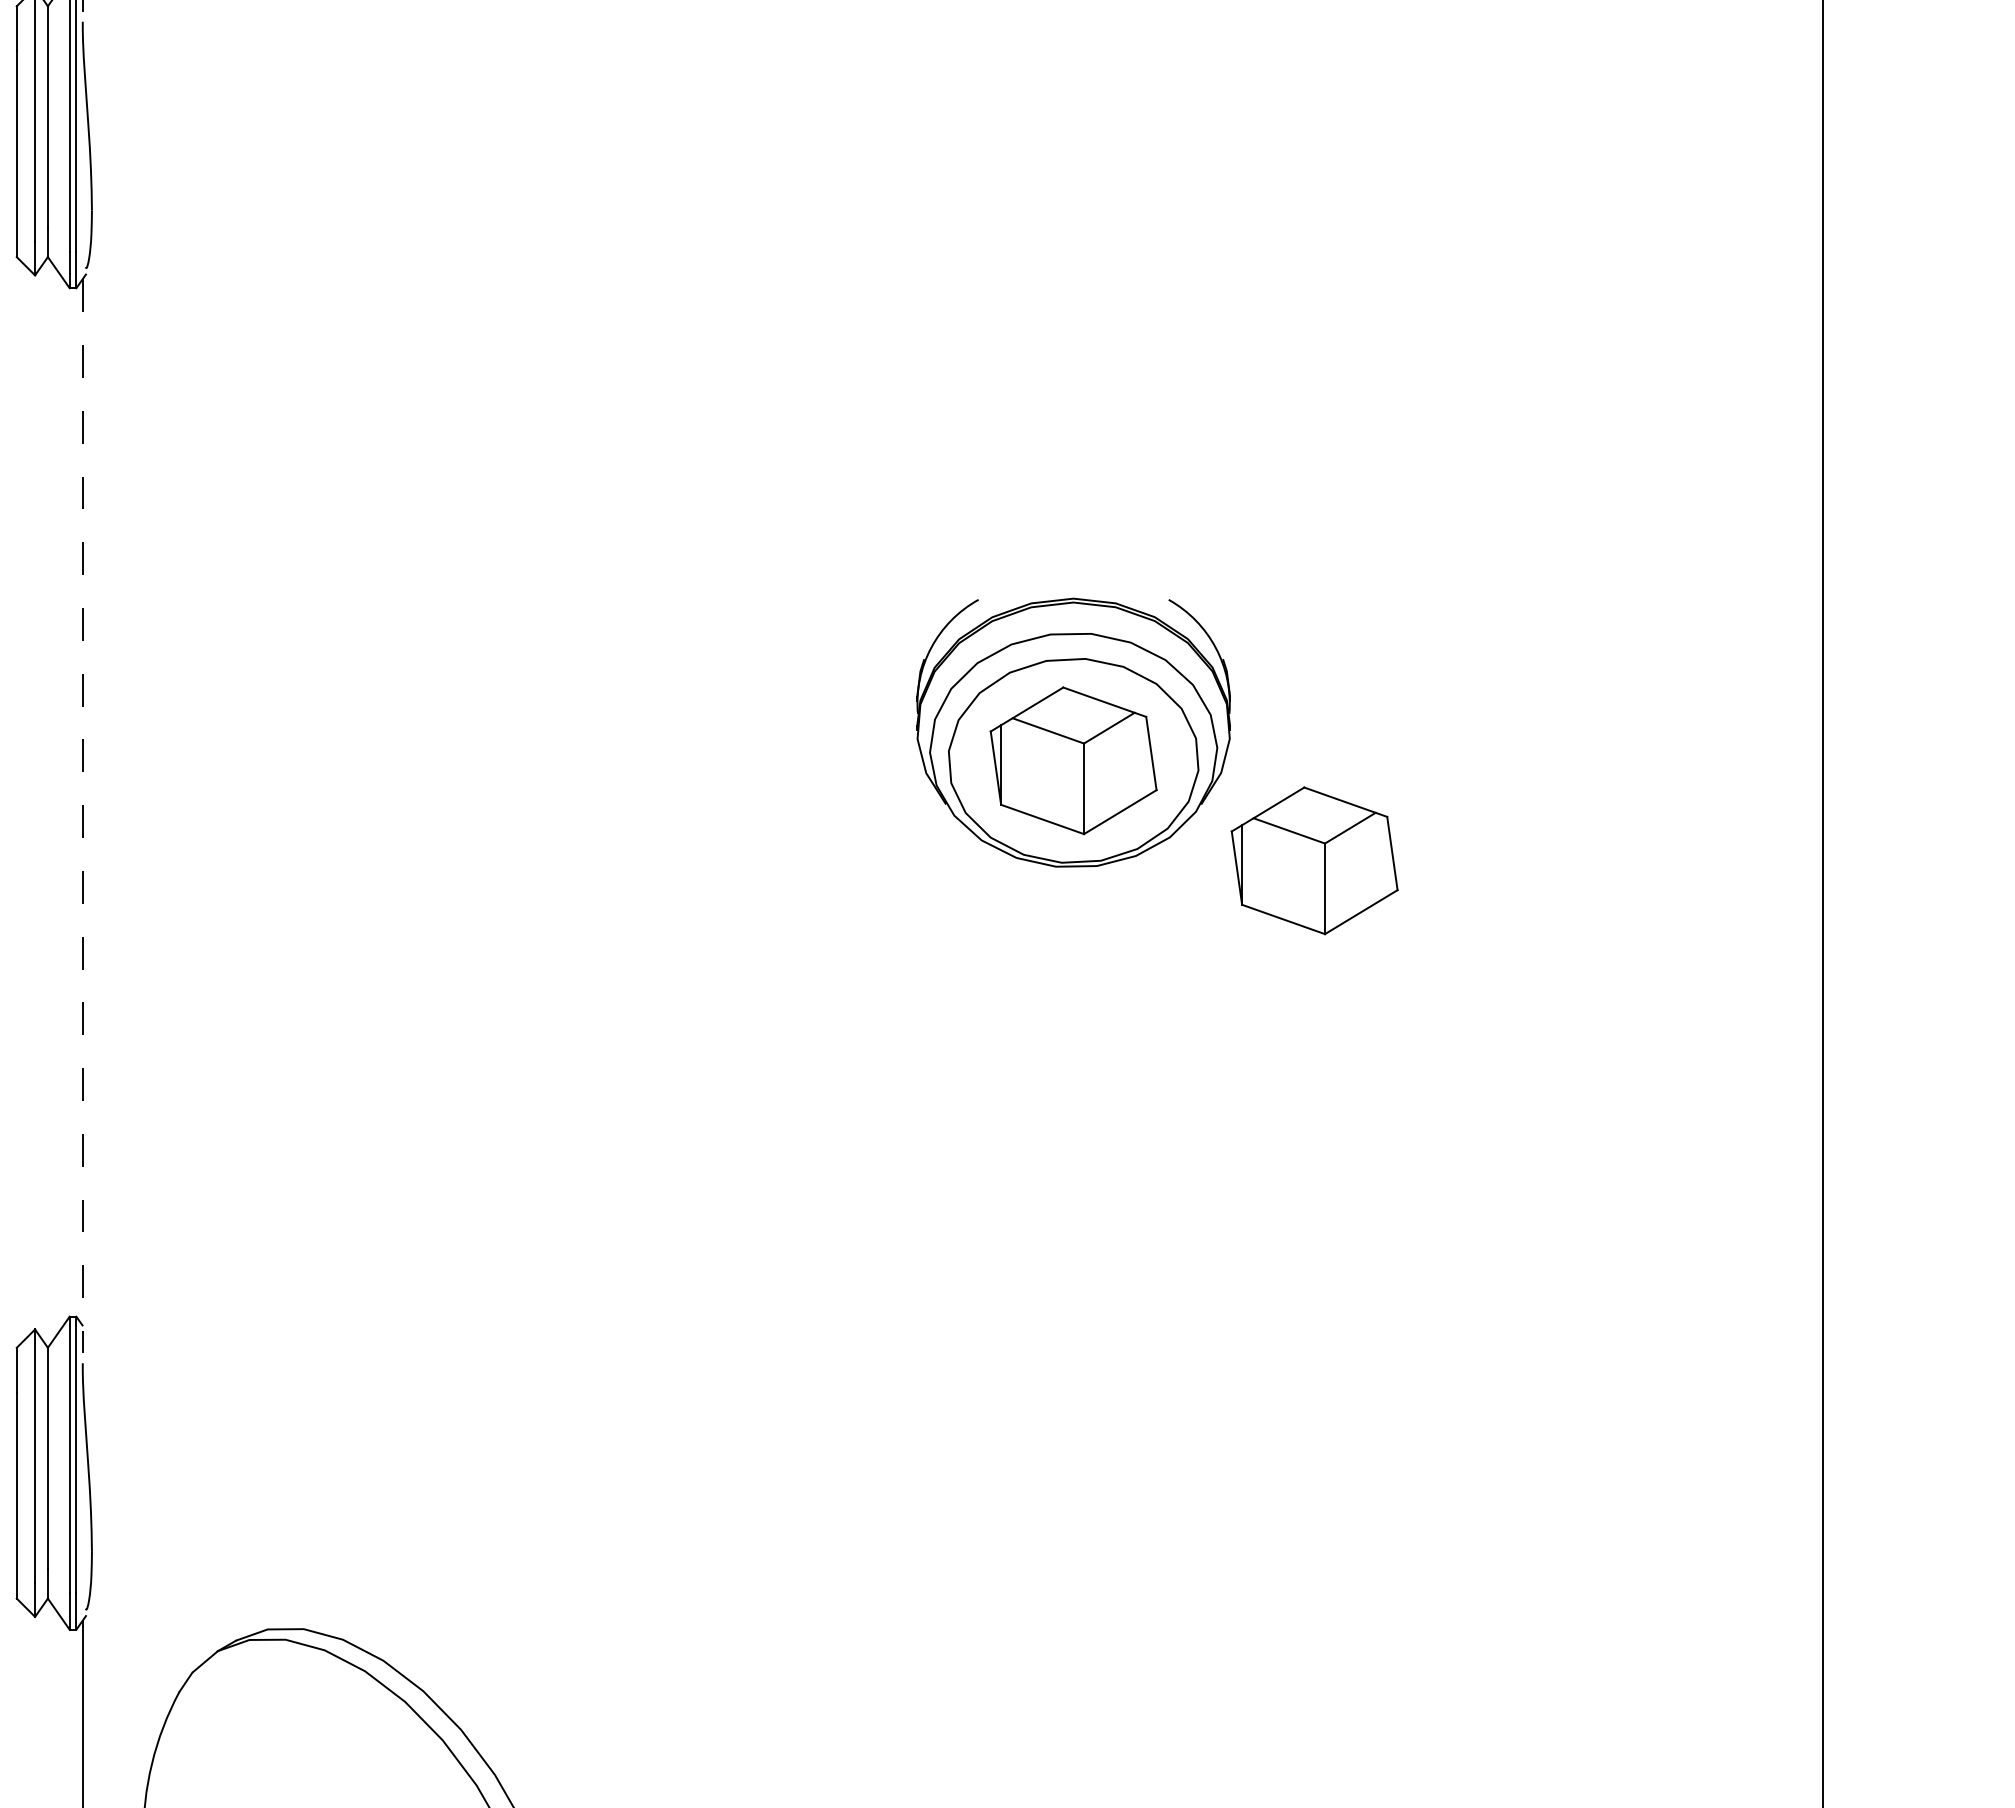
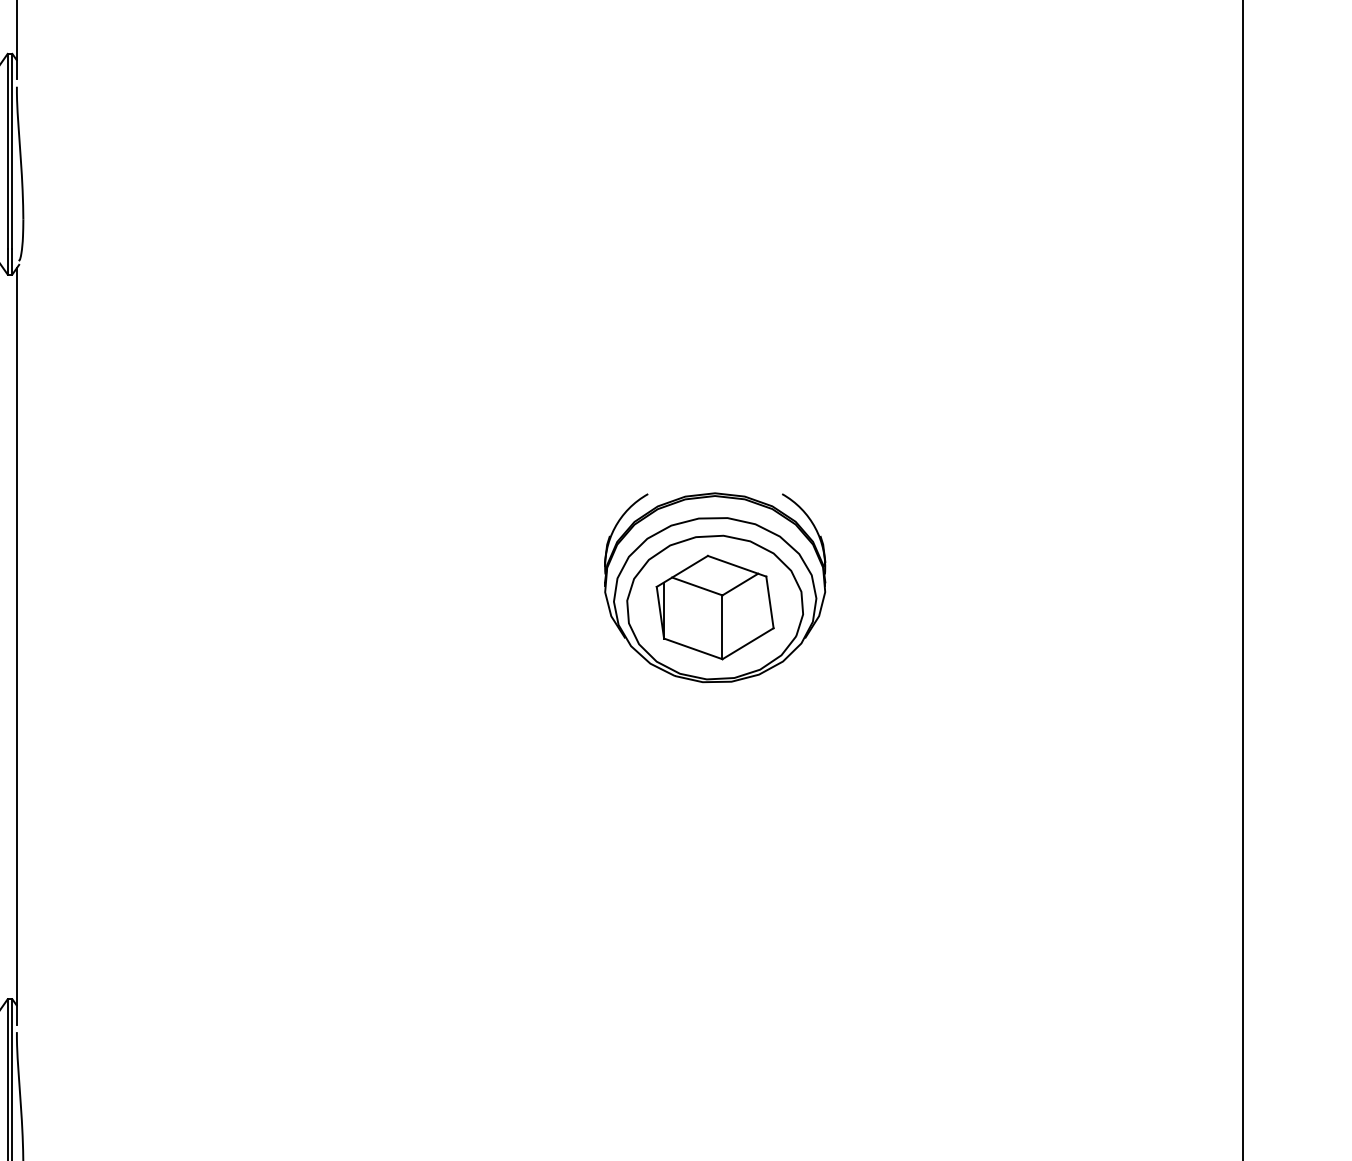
line: (82, 816) -> (16, 646), dashed -> solid
part: (1314, 860) -> (884, 677), removed

